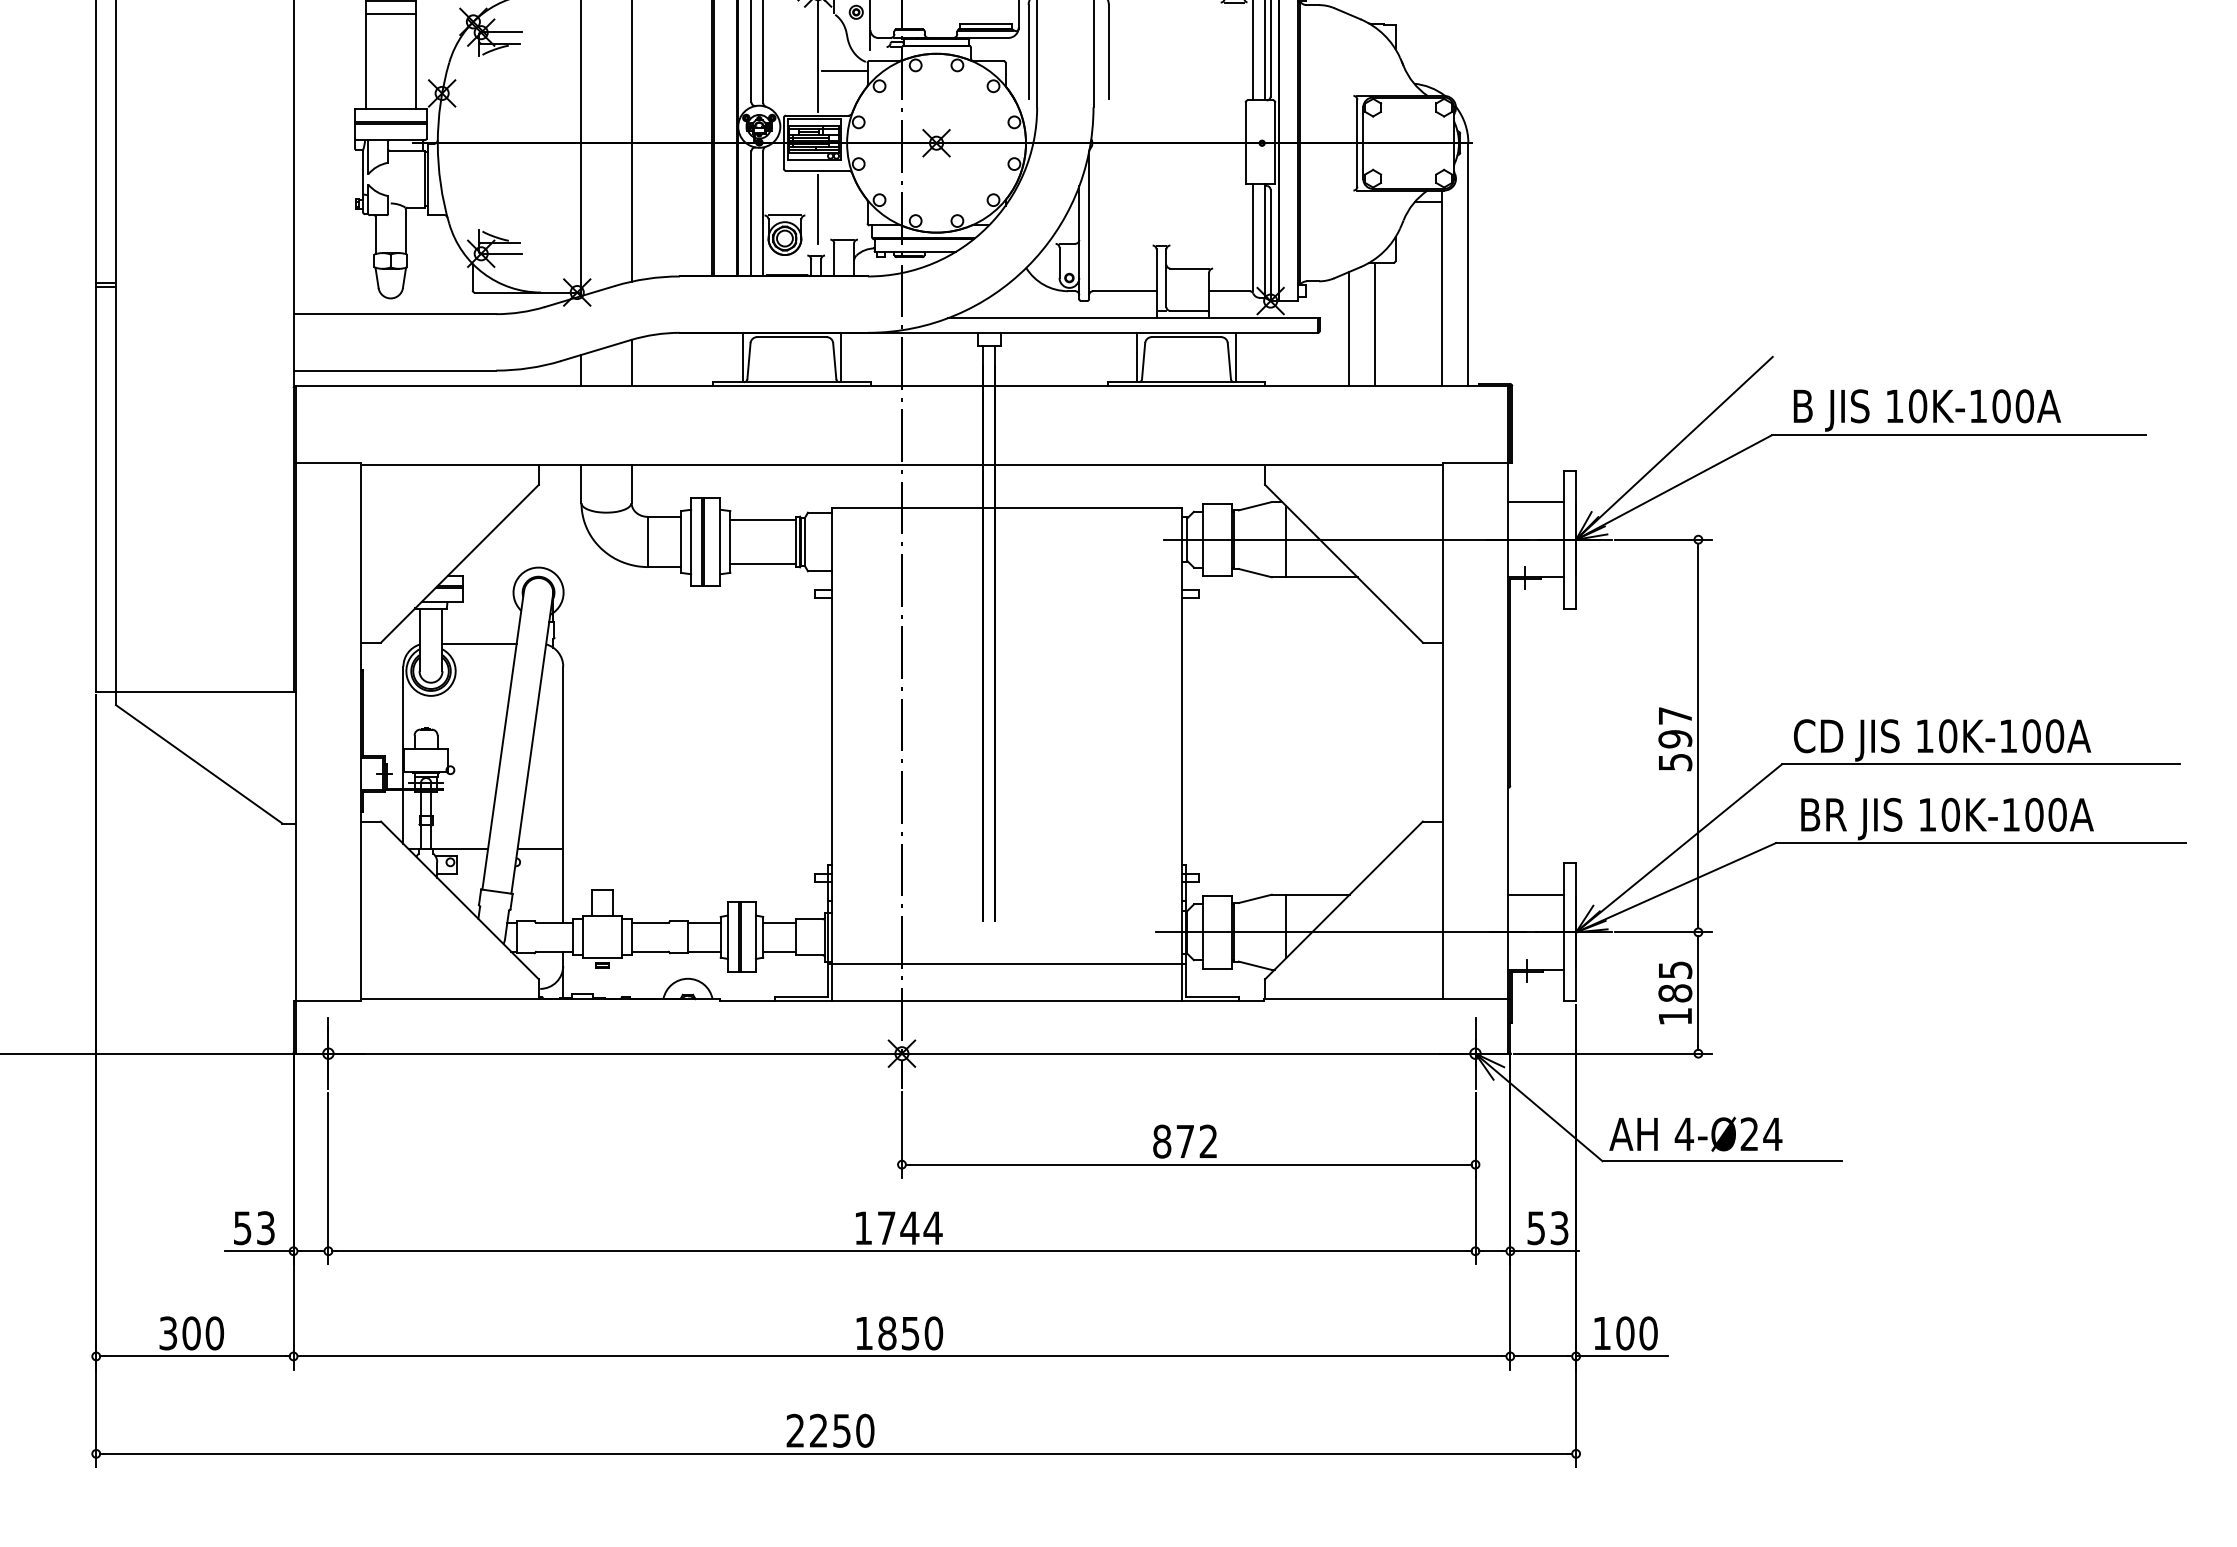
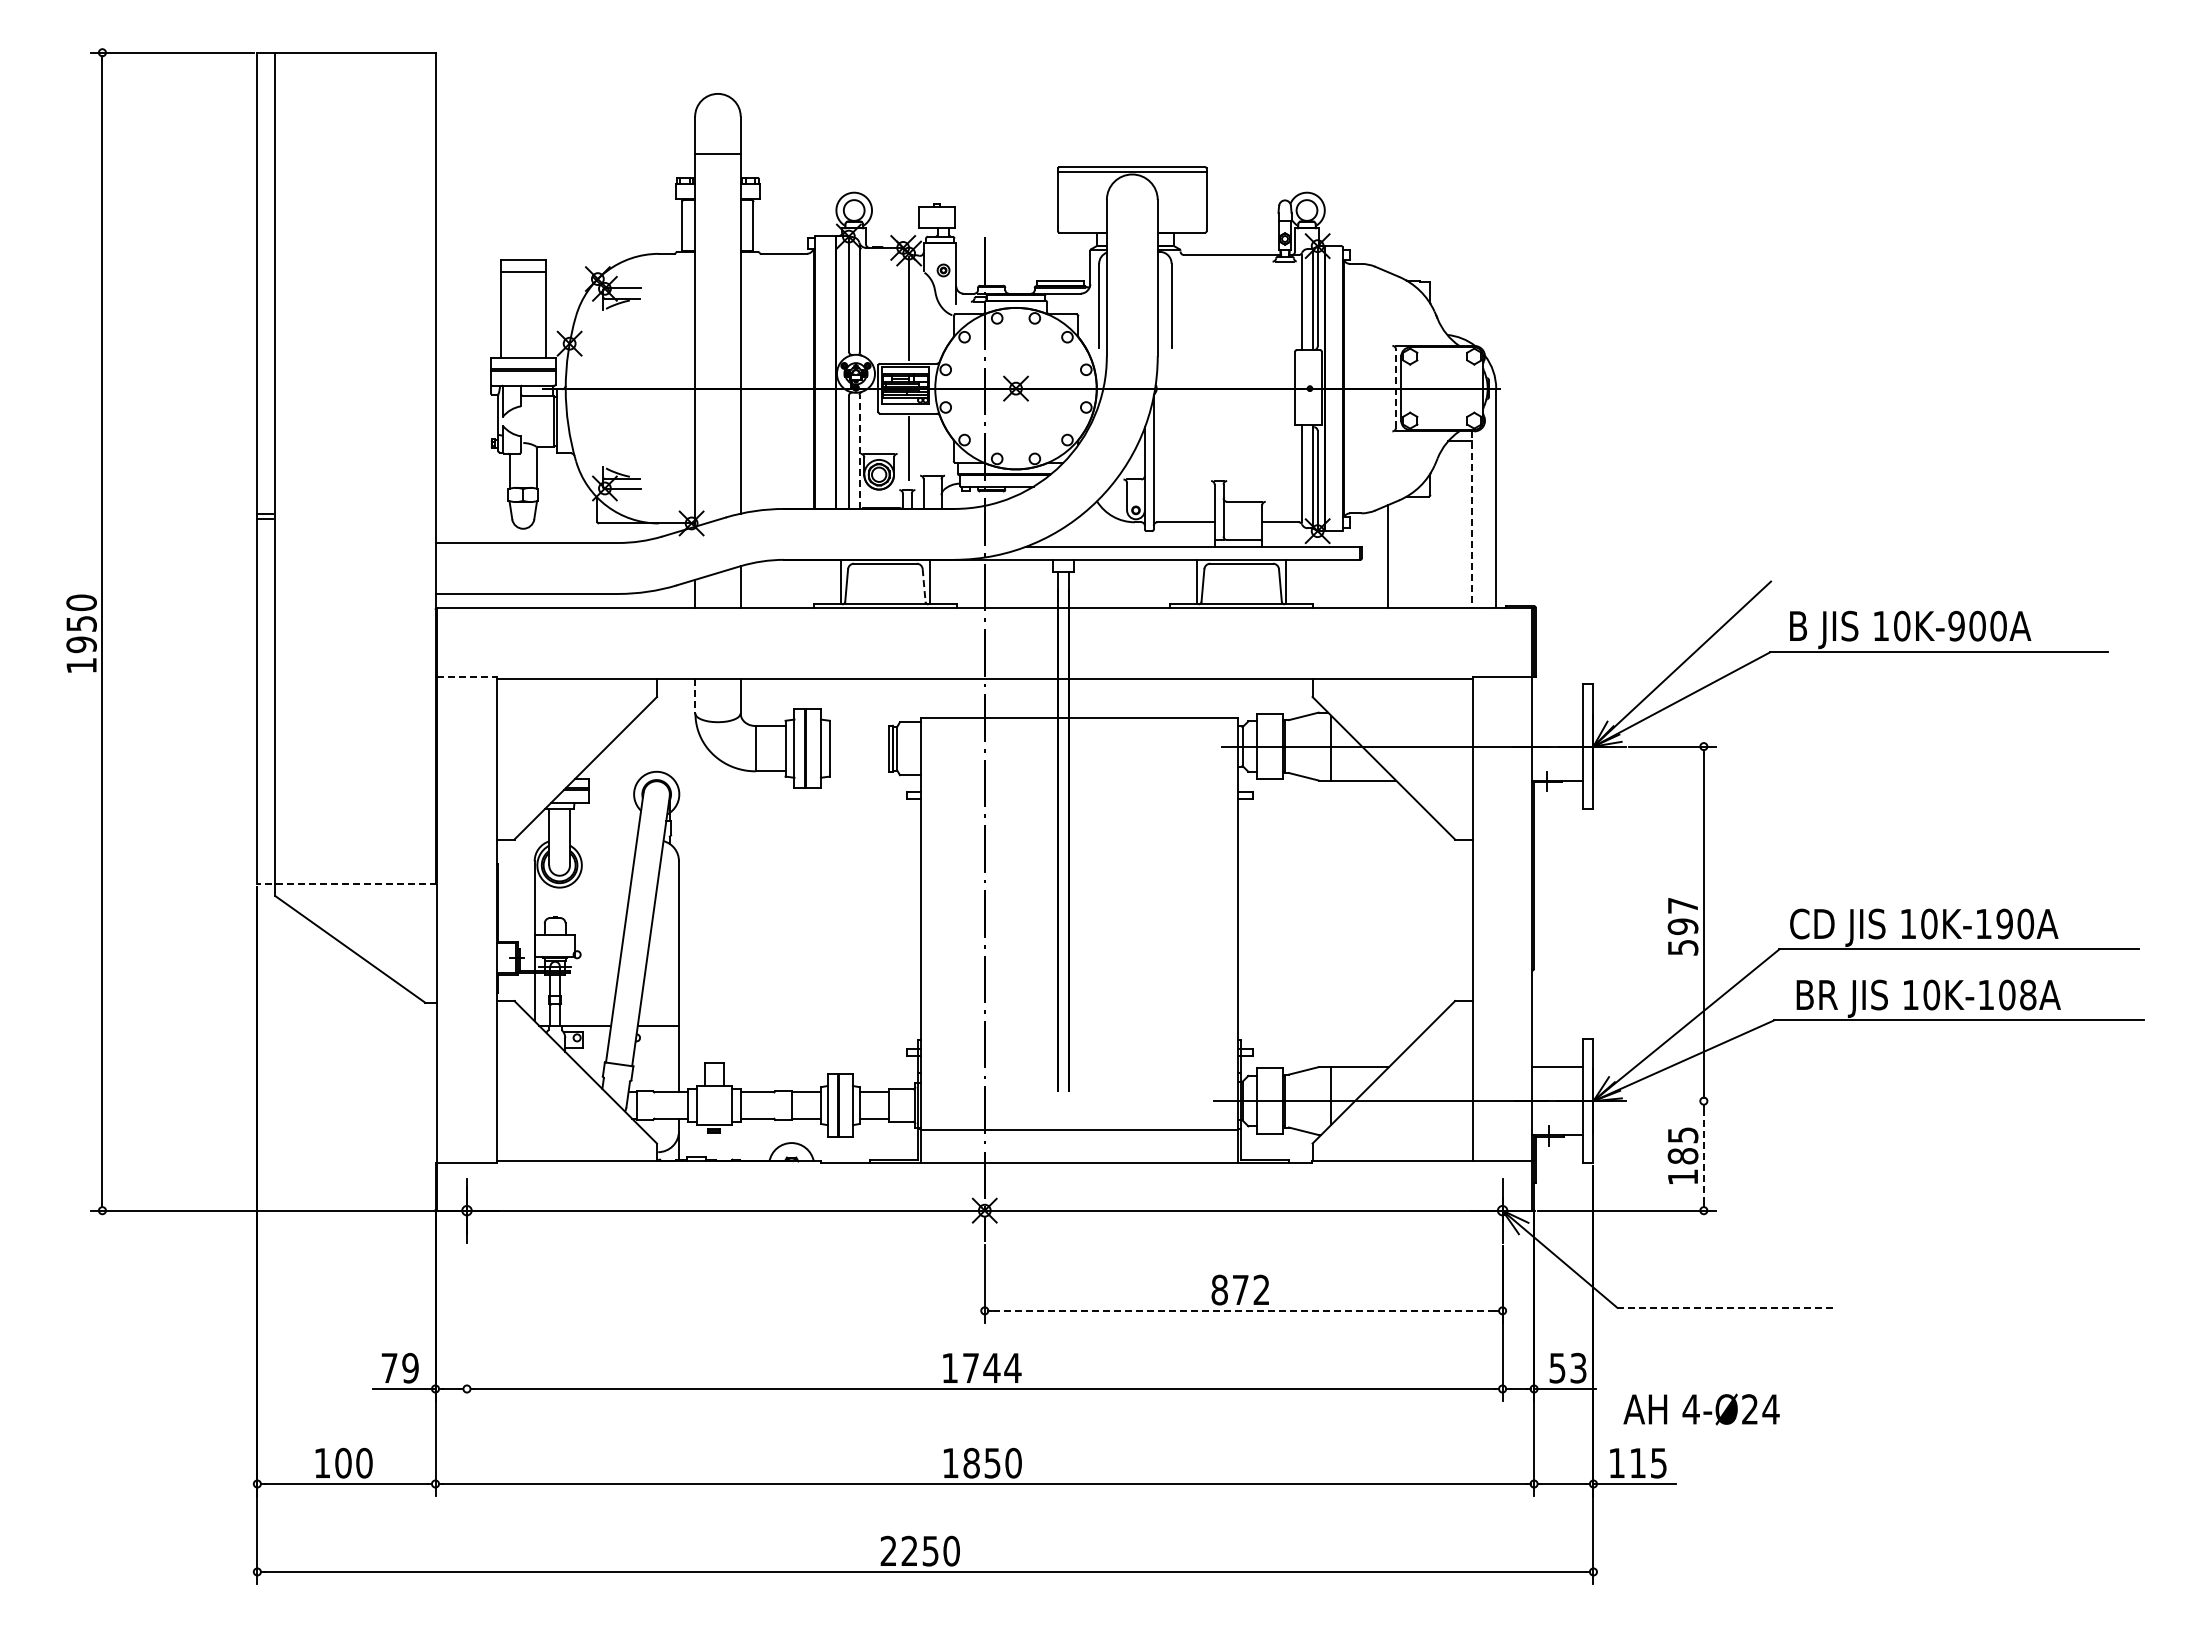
line: (844, 71) -> (932, 323), removed
line: (1356, 143) -> (1395, 388), solid -> dashed
line: (763, 213) -> (859, 452), solid -> dashed
line: (1442, 289) -> (1472, 520), solid -> dashed
line: (1375, 323) -> (1412, 551), removed
line: (835, 361) -> (924, 585), solid -> dashed
text: (1978, 405) -> (1956, 625), 10K-100A -> 10K-900A
line: (327, 463) -> (466, 677), solid -> dashed
line: (581, 484) -> (695, 696), solid -> dashed
line: (1536, 501) -> (1557, 712), removed
line: (763, 519) -> (859, 728), removed
line: (763, 563) -> (859, 768), removed
line: (479, 643) -> (603, 840), removed
line: (196, 692) -> (347, 884), solid -> dashed
text: (2031, 736) -> (2004, 924), 10K-100A -> 10K-190A
text: (2057, 815) -> (2028, 995), 10K-100A -> 10K-108A
line: (1662, 932) -> (1671, 1101), removed
line: (1697, 992) -> (1703, 1155), solid -> dashed
text: (1695, 1134) -> (1701, 1409), moved
line: (1723, 1160) -> (1726, 1307), solid -> dashed
line: (1188, 1164) -> (1243, 1310), solid -> dashed
line: (327, 1177) -> (466, 1322), removed
text: (253, 1228) -> (399, 1368), 53 -> 79
text: (168, 1332) -> (322, 1462), 300 -> 100
text: (1637, 1332) -> (1648, 1462), 100 -> 115

